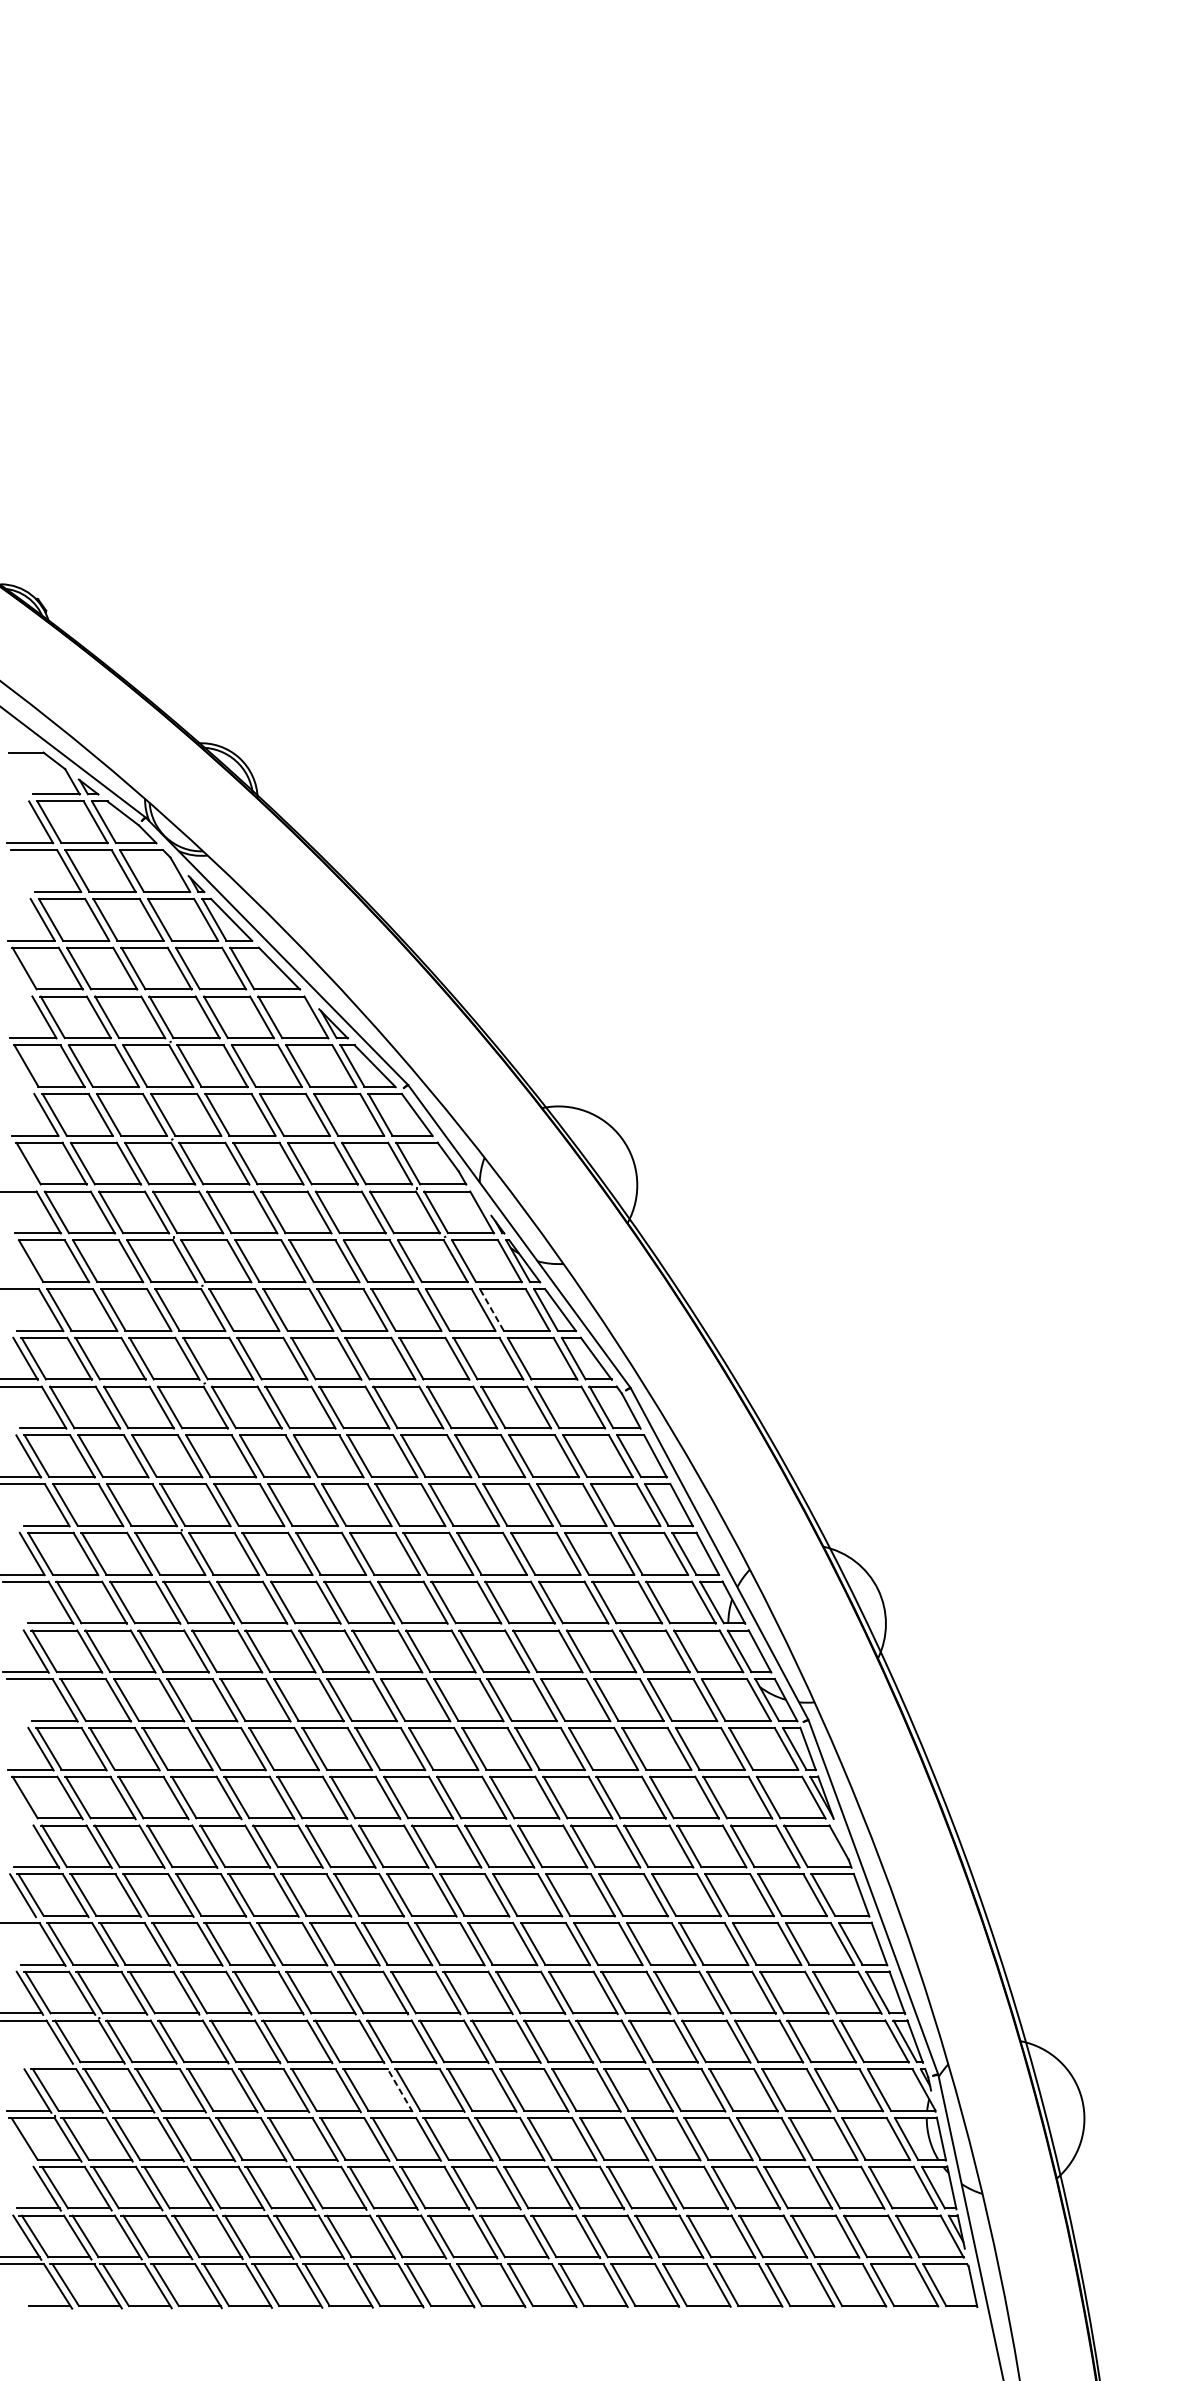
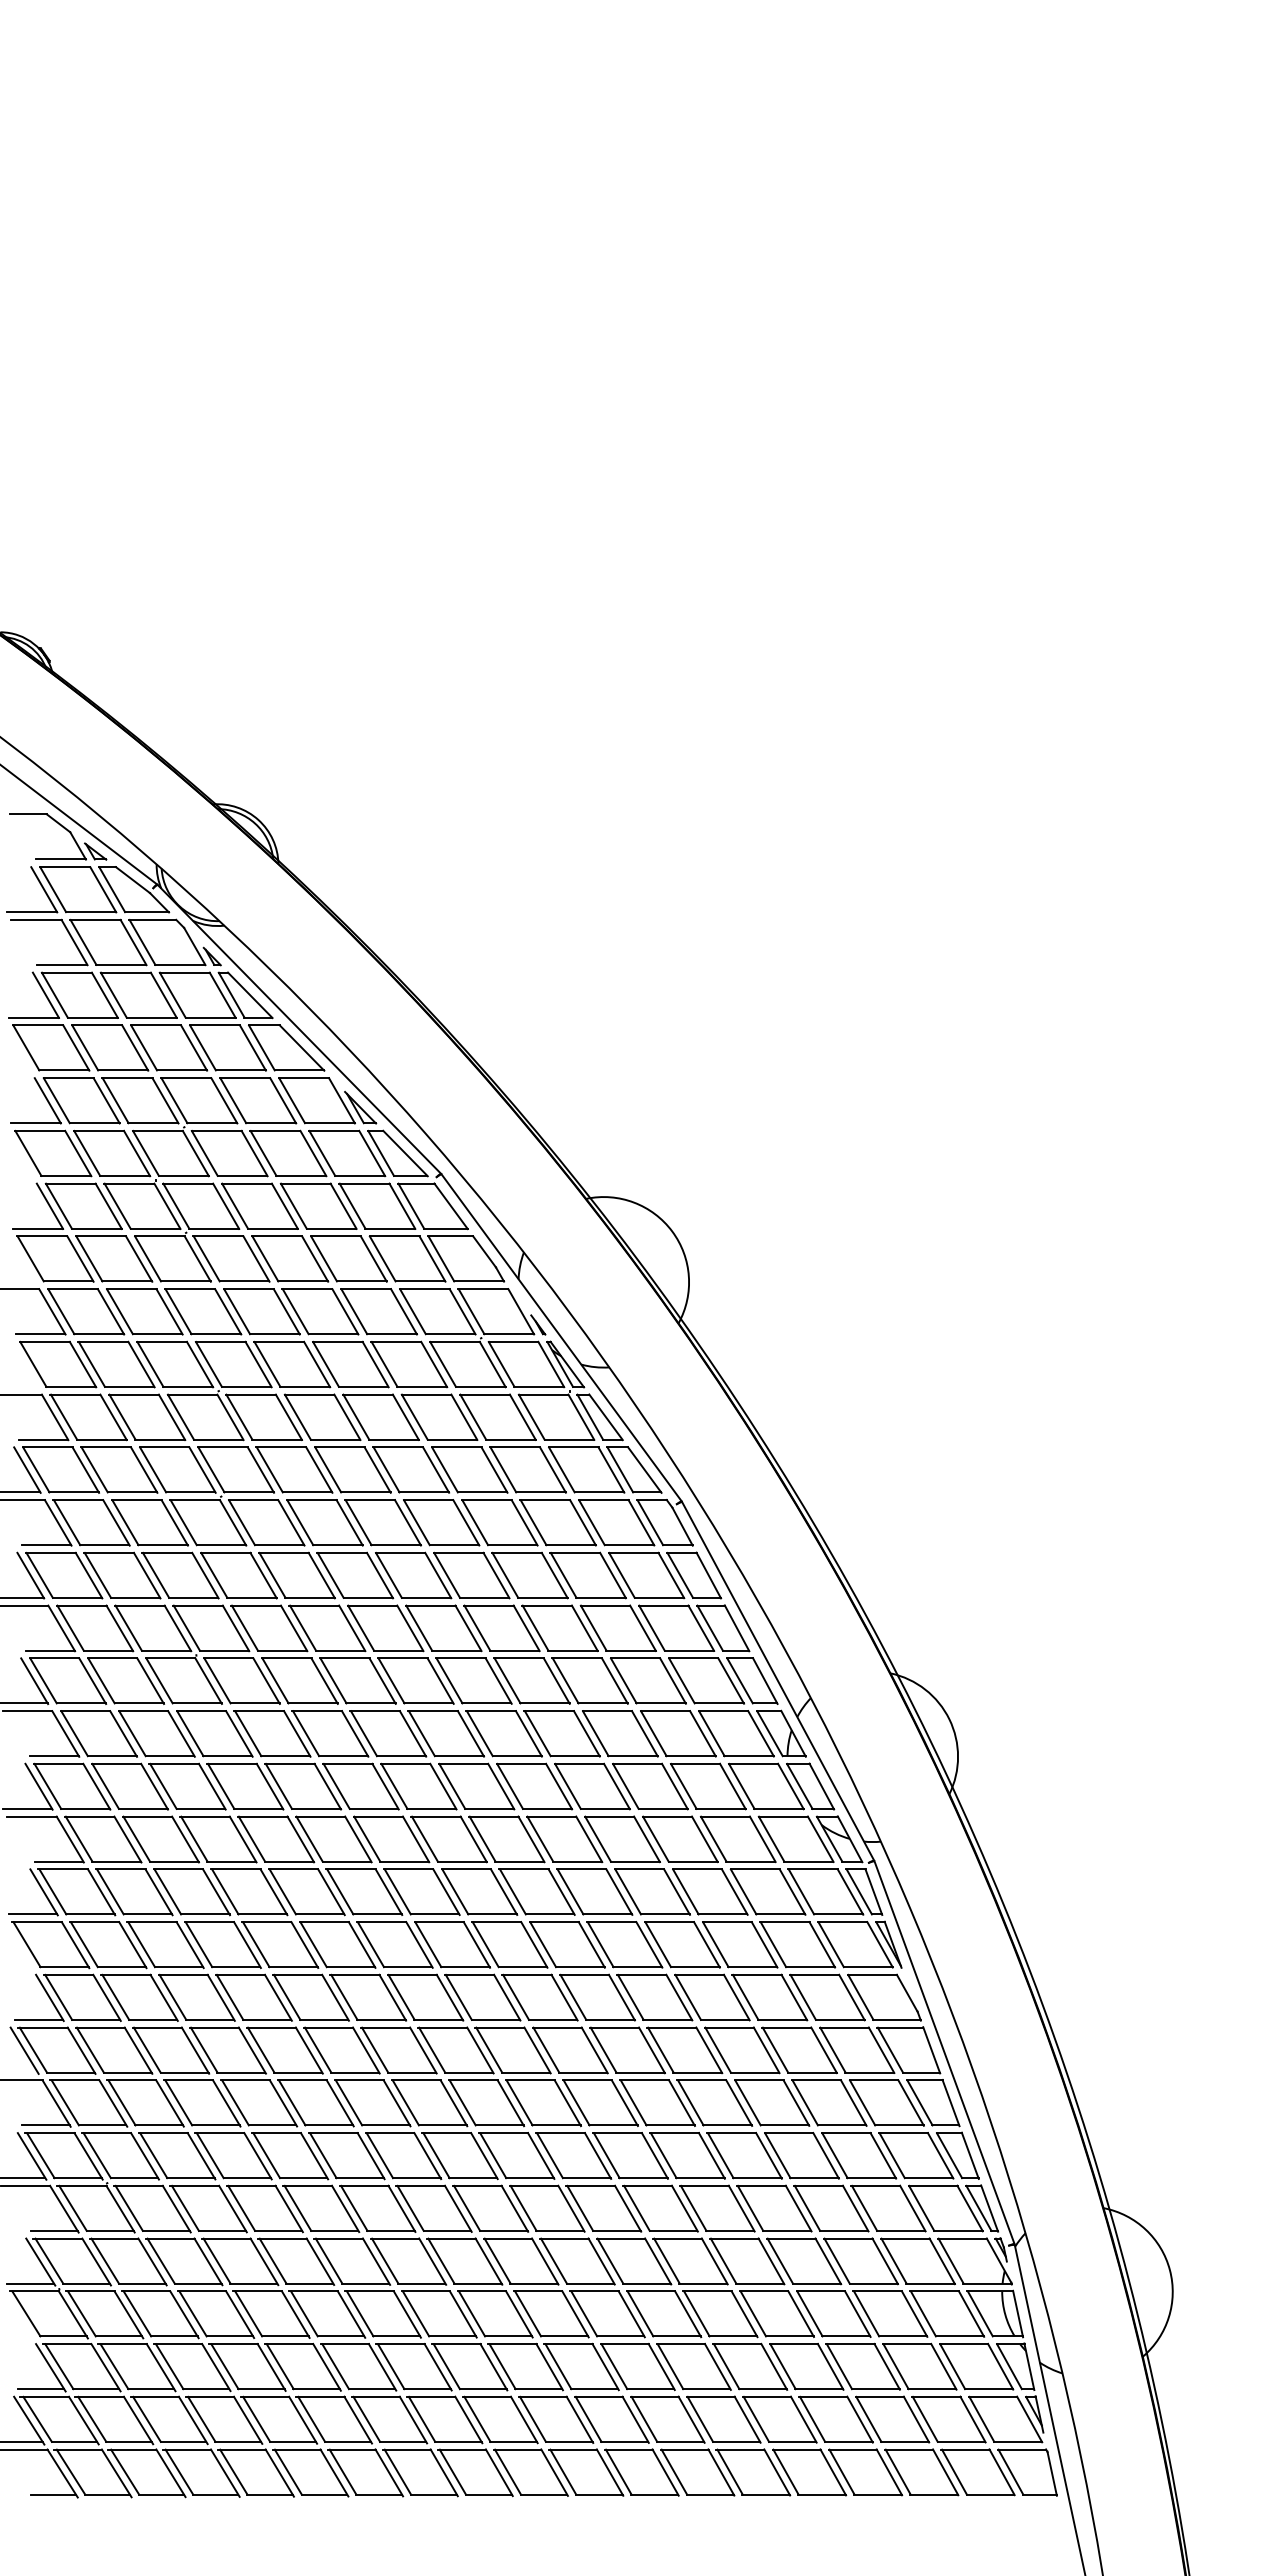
line: (491, 1310) -> (531, 1417), dashed -> solid
line: (49, 2061) -> (53, 2230), added
line: (400, 2090) -> (432, 2261), dashed -> solid

